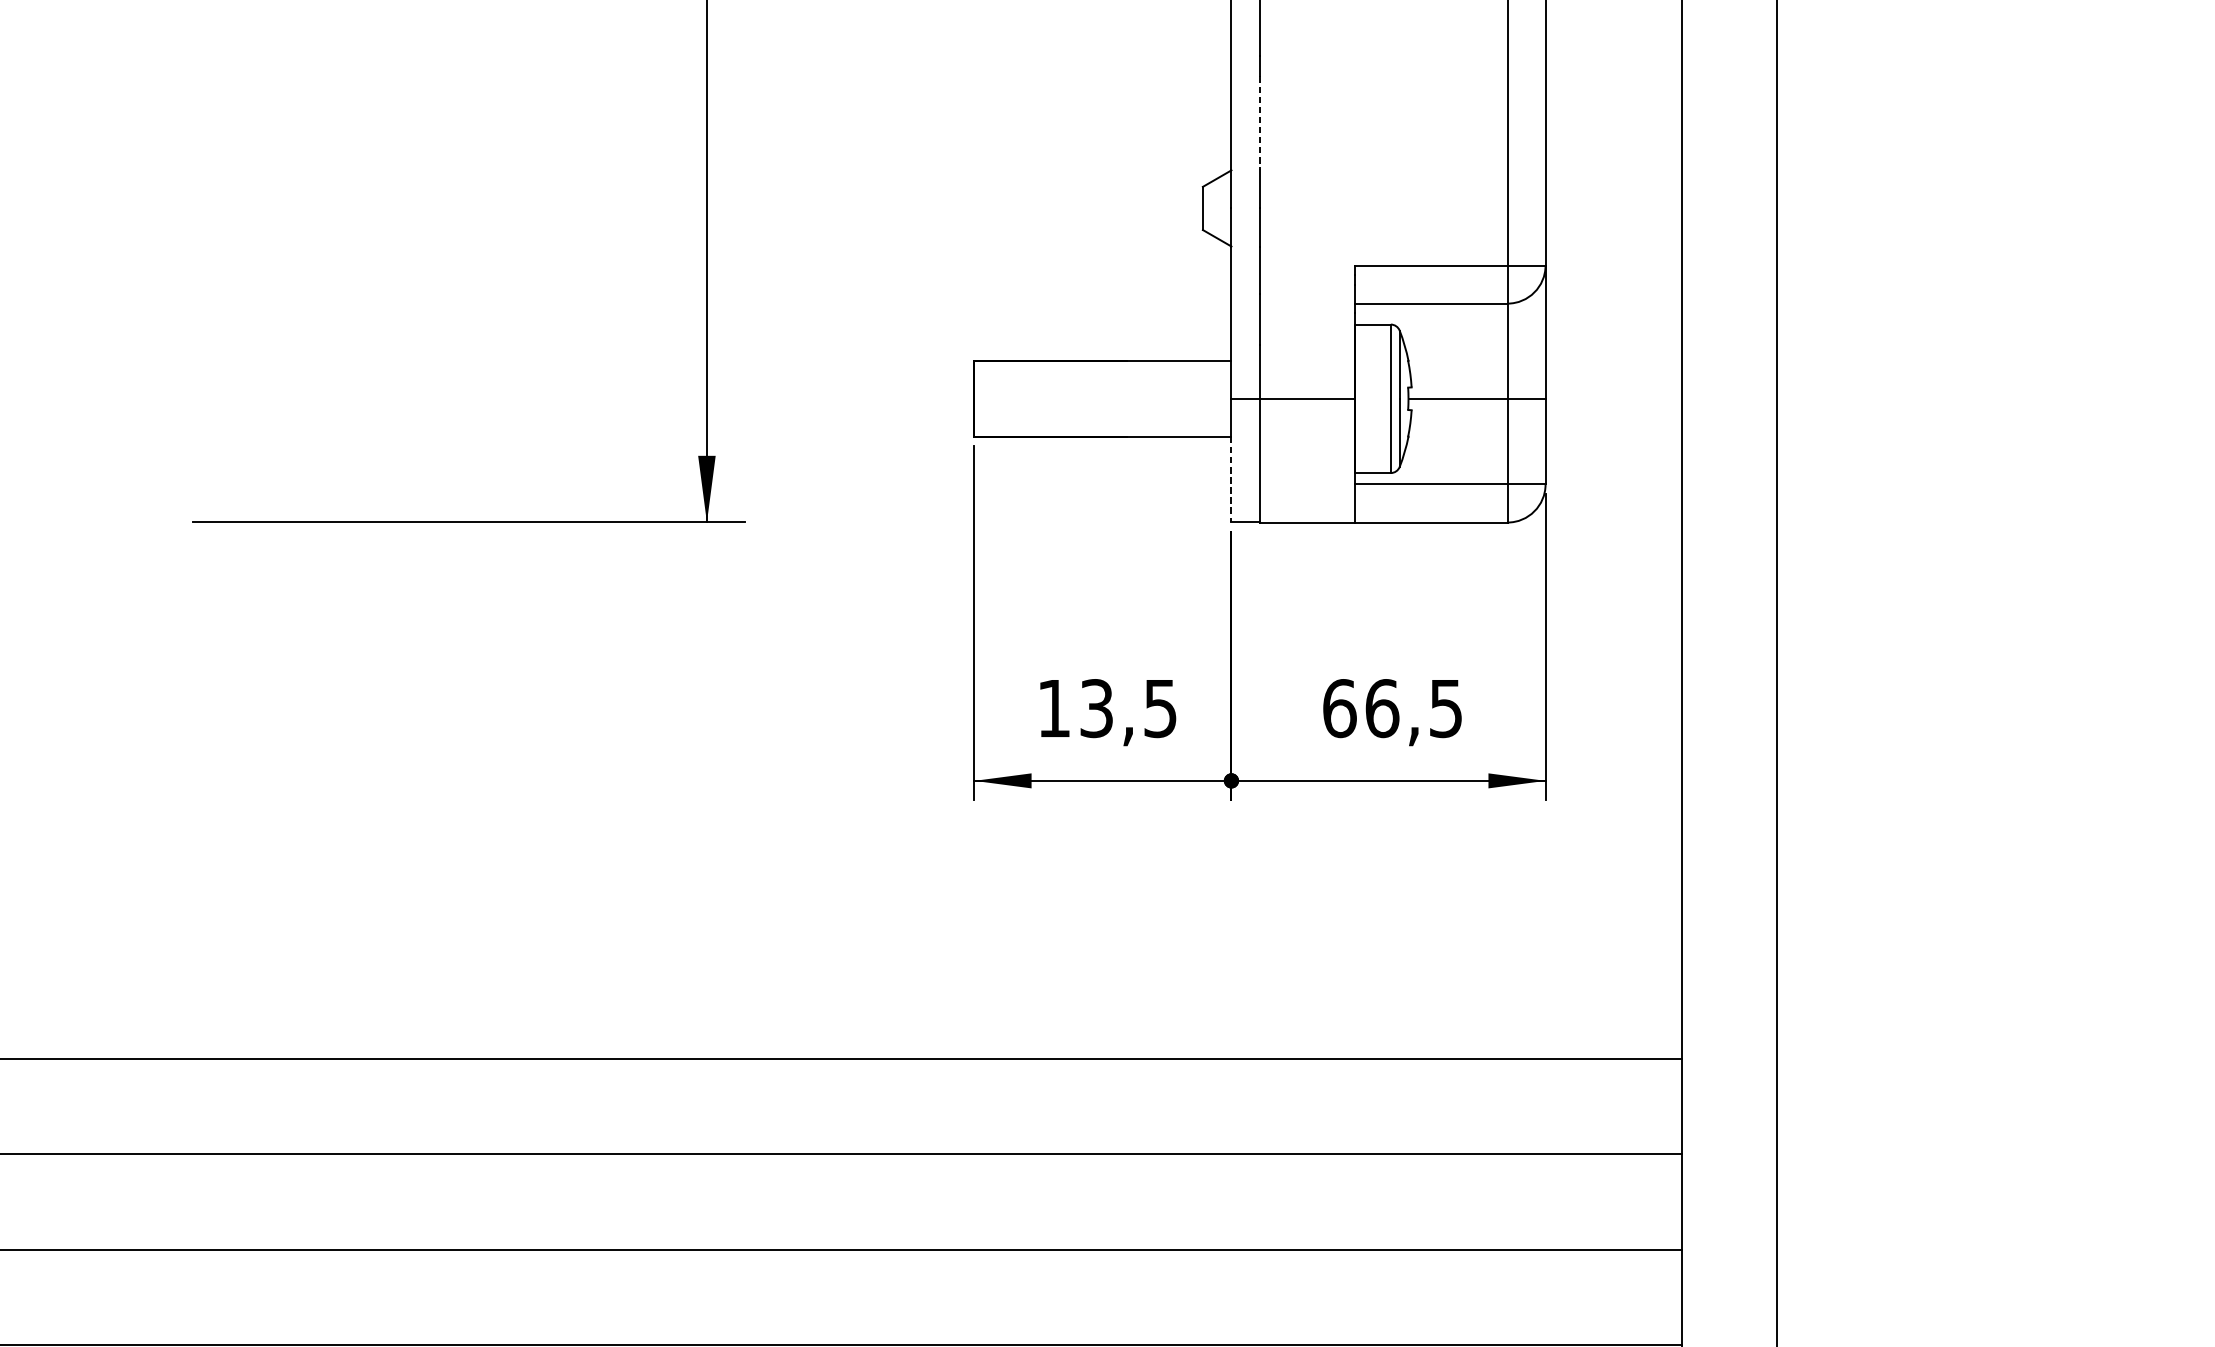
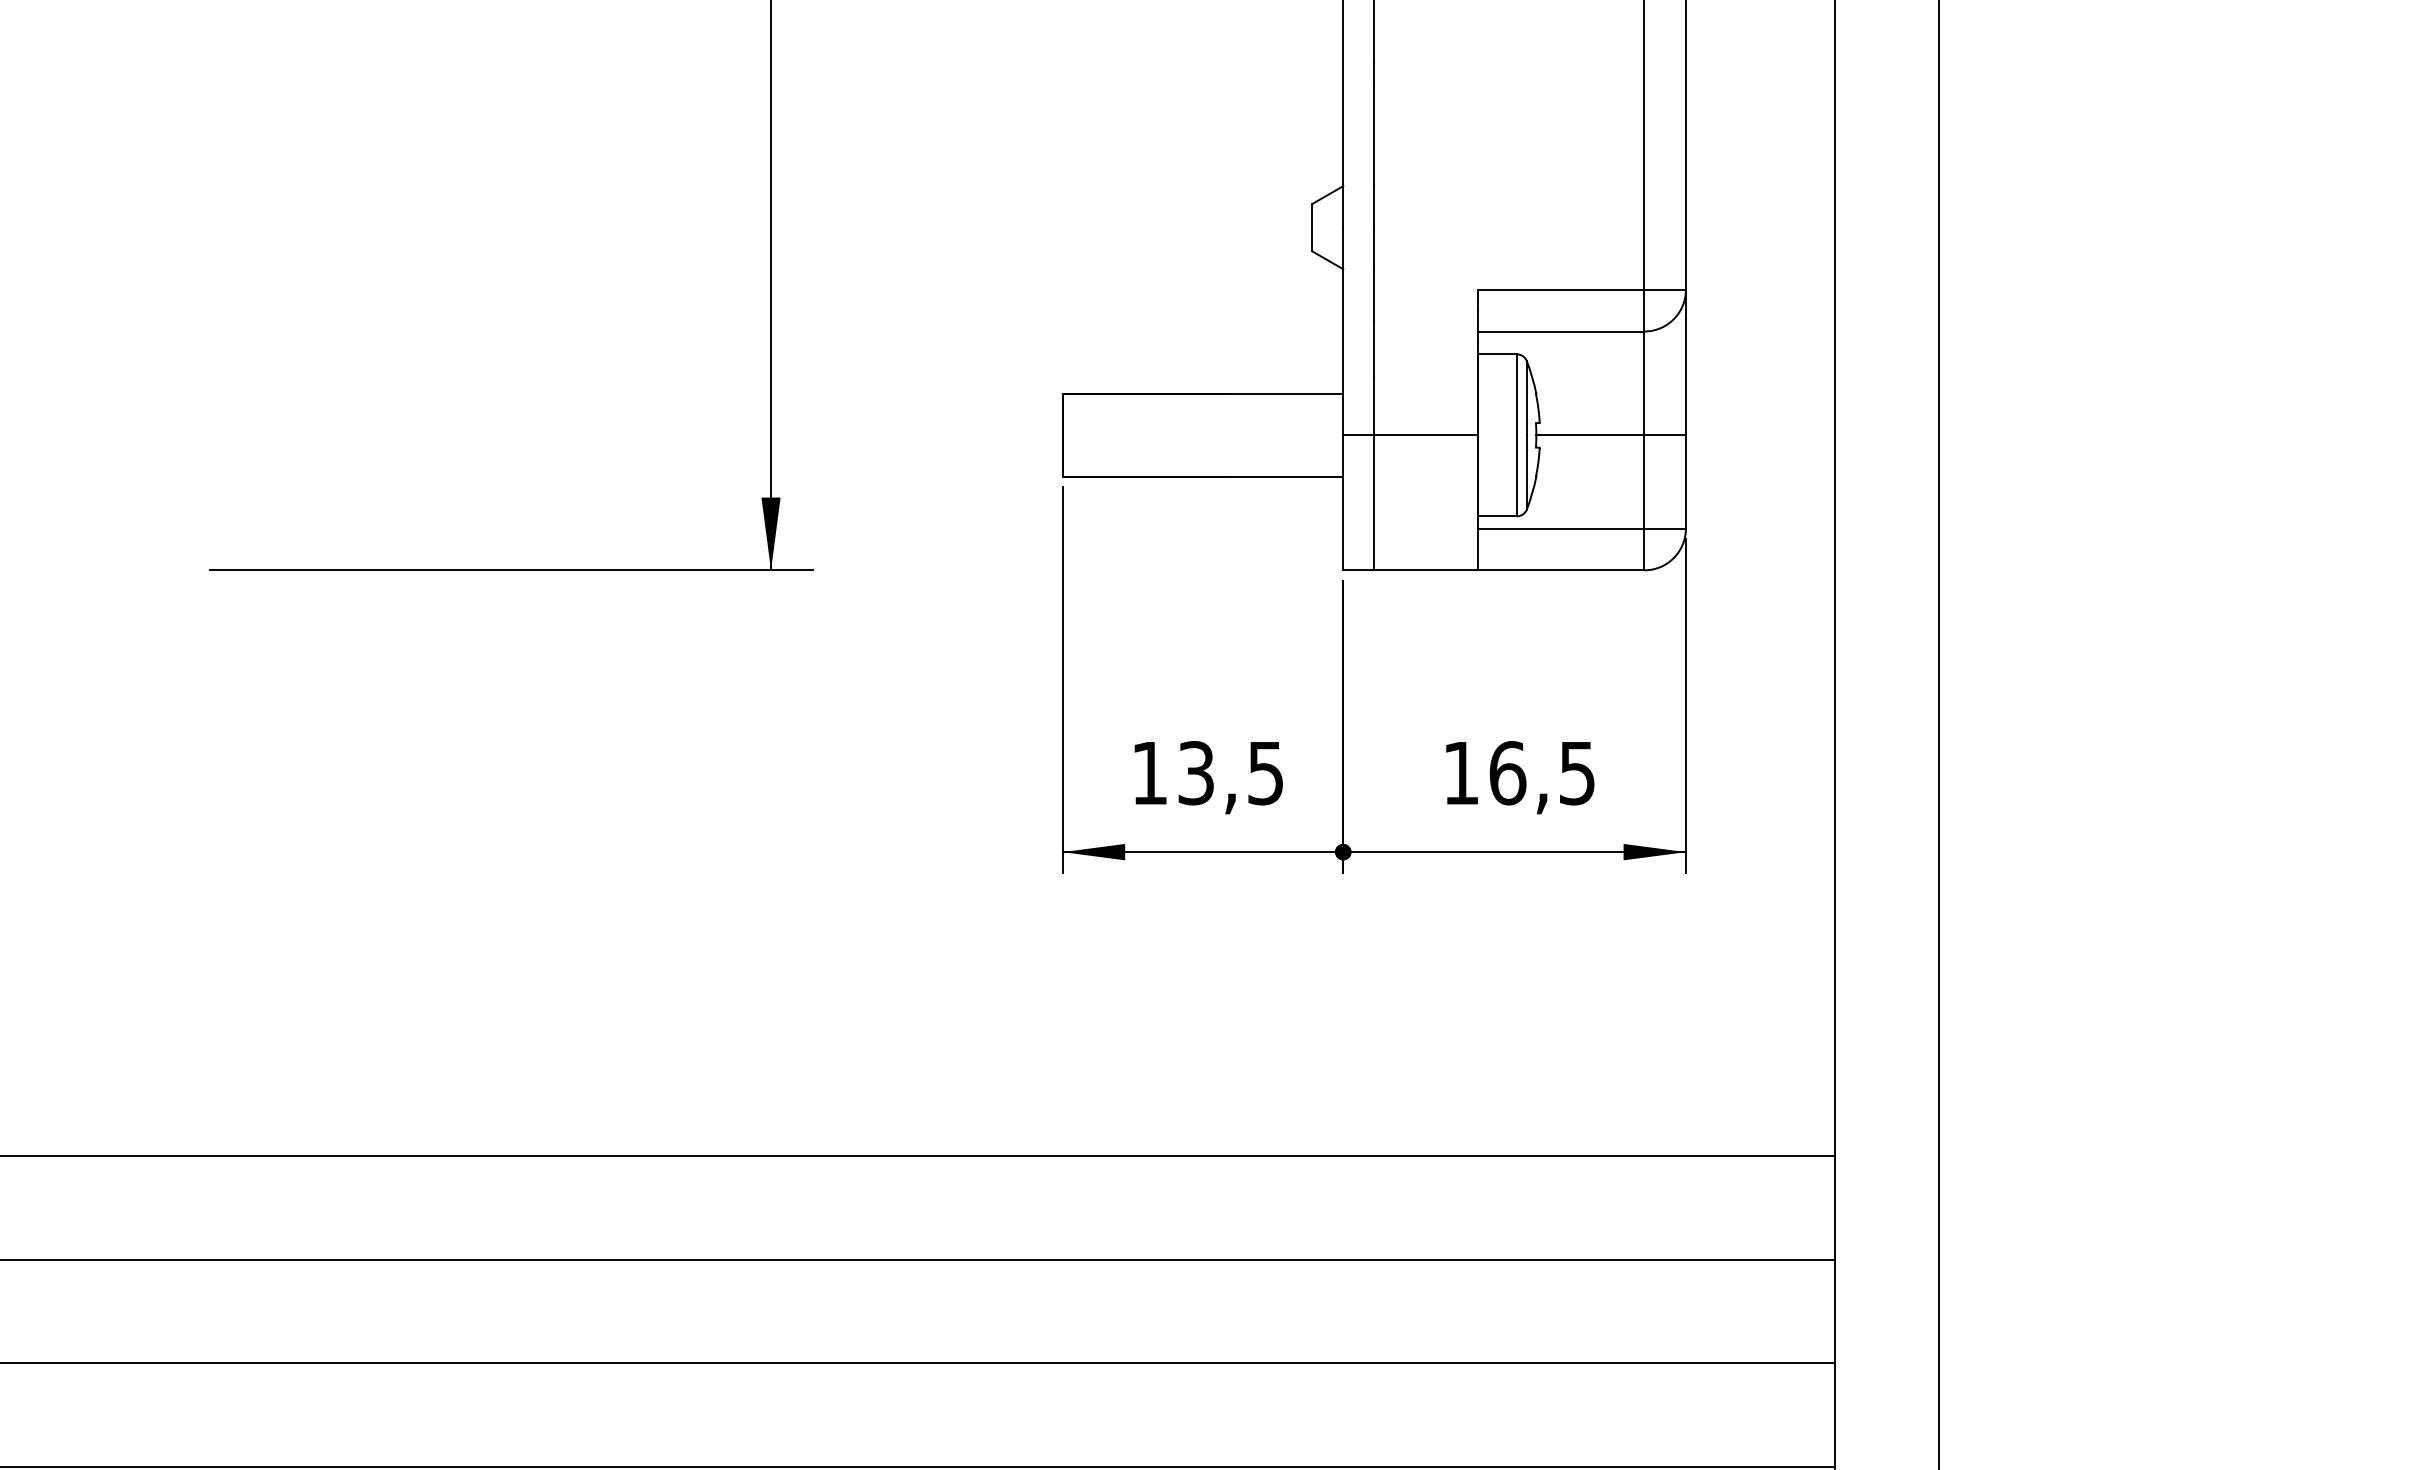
line: (1260, 123) -> (1374, 135), dashed -> solid
line: (1231, 479) -> (1343, 523), dashed -> solid
text: (1339, 708) -> (1461, 773), 66,5 -> 16,5

